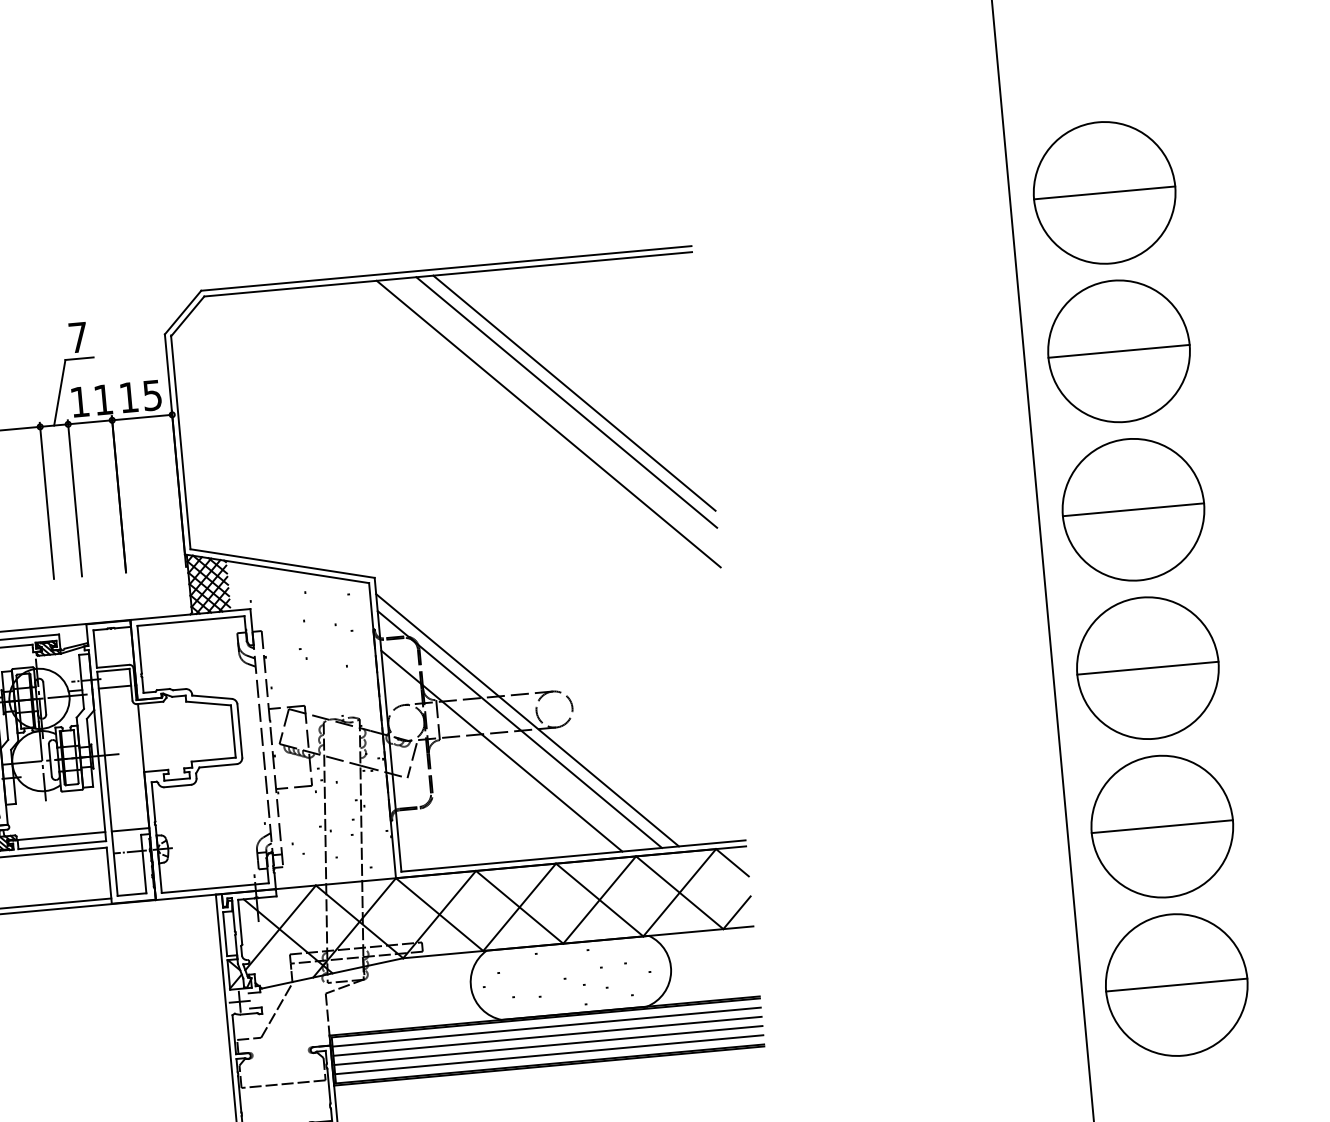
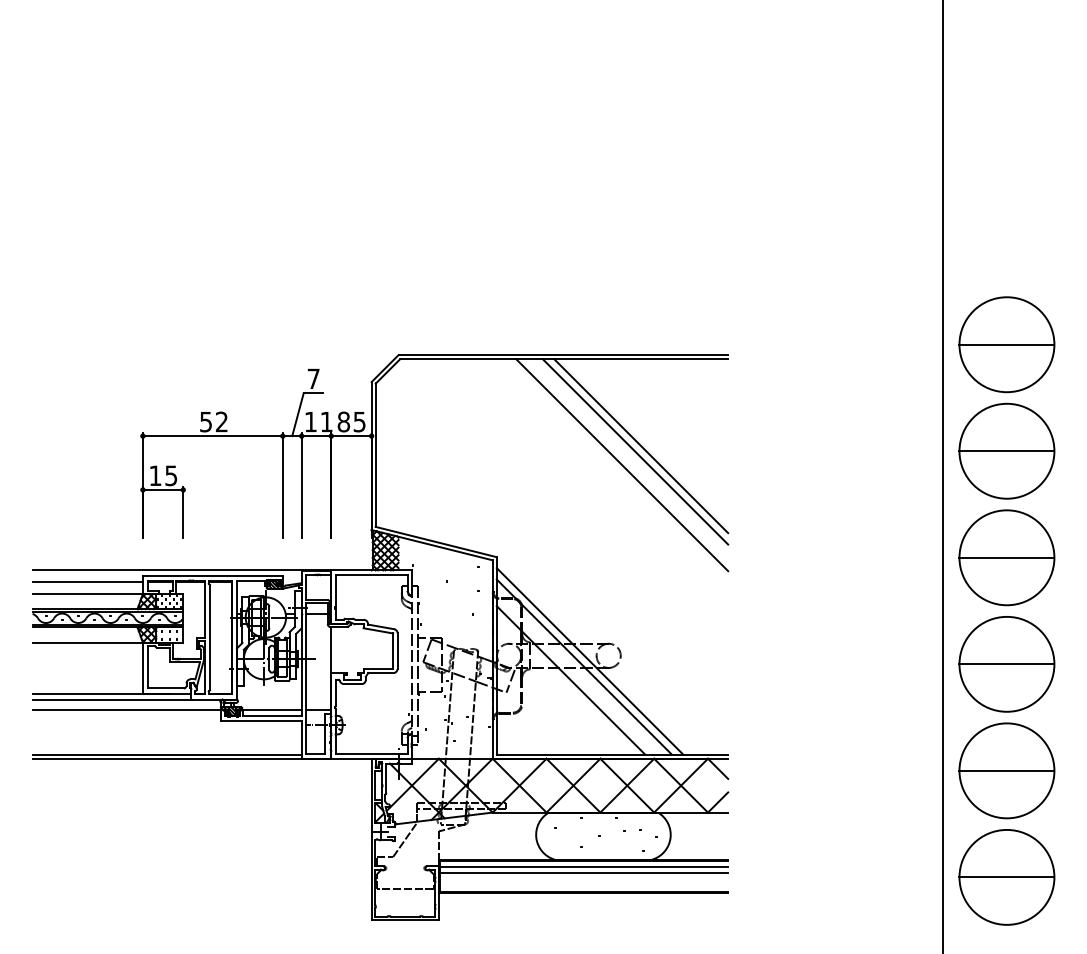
text: (128, 396) -> (343, 421), 15 -> 85
line: (548, 1045) -> (584, 879), removed
line: (549, 1054) -> (584, 885), removed

